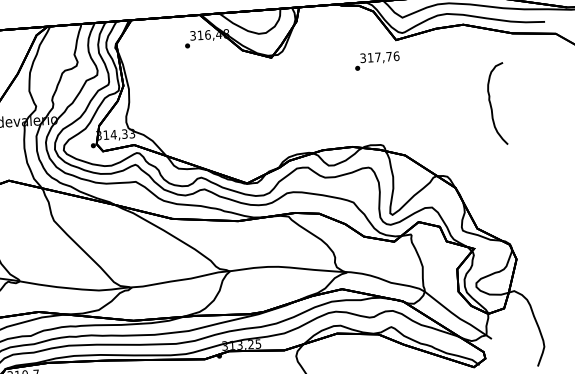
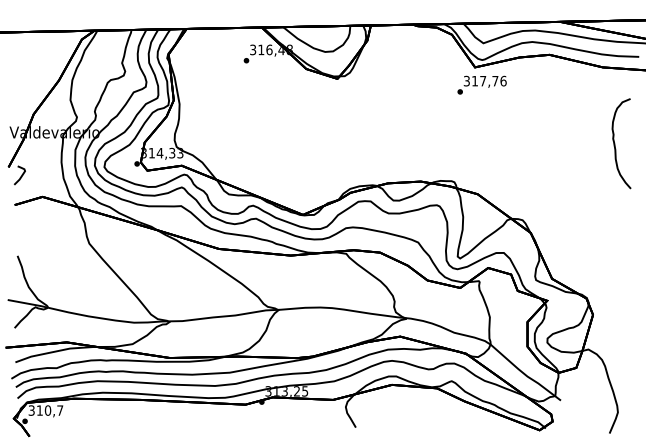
text: (376, 60) -> (481, 84), moved
curve: (491, 104) -> (615, 143), moved

